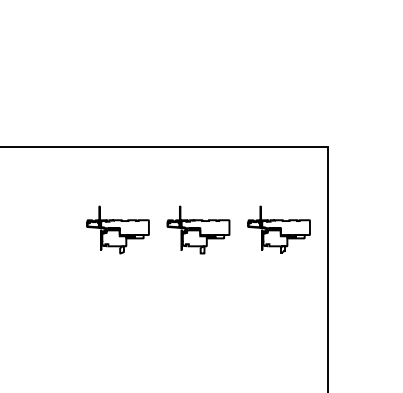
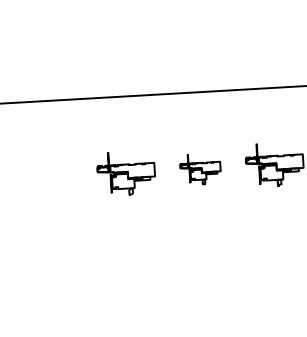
part: (198, 229) -> (200, 168), size x0.7

